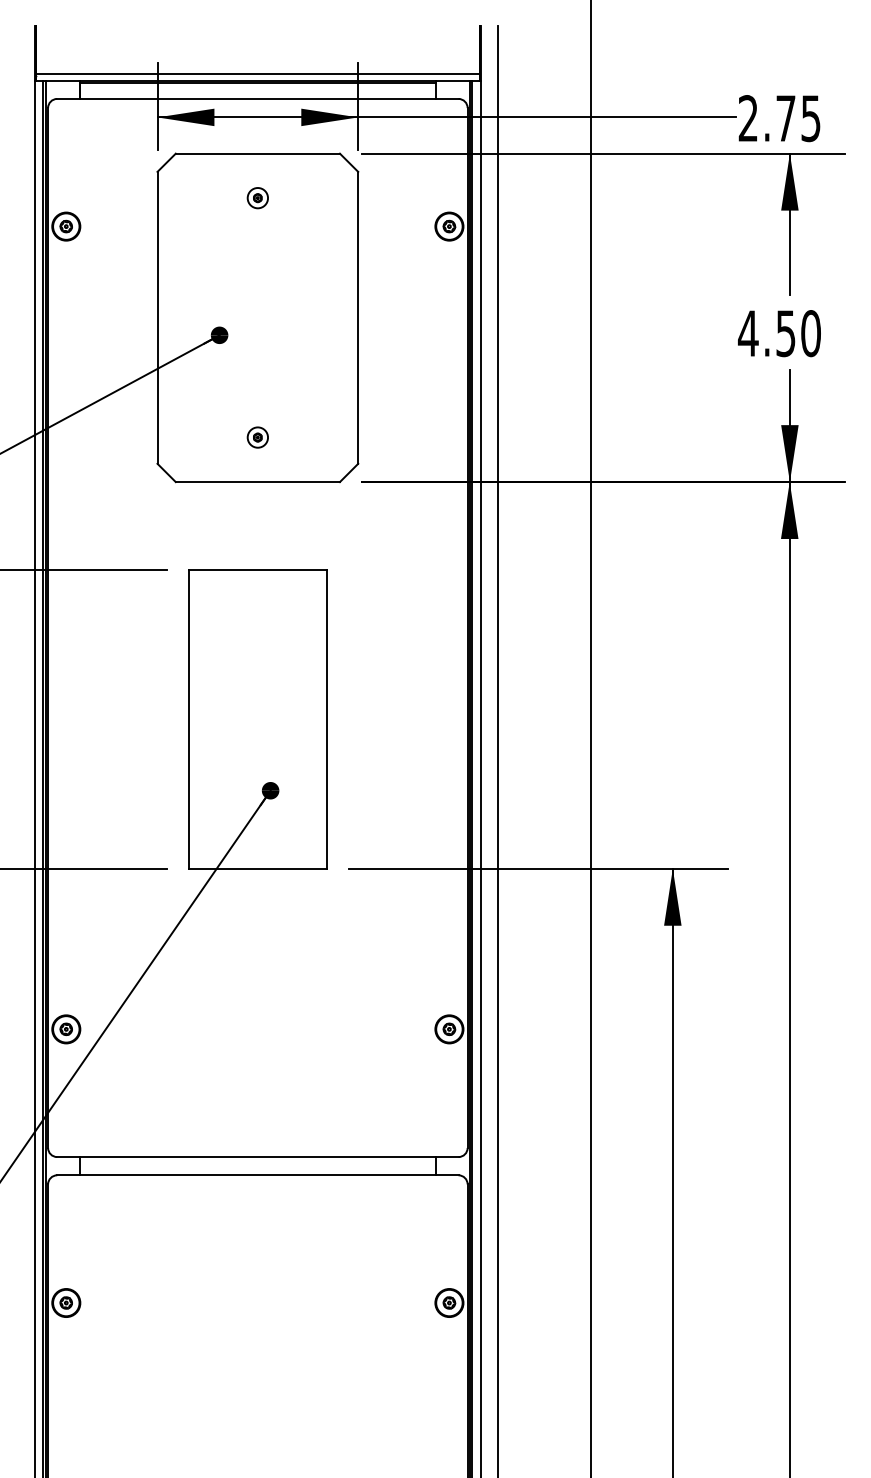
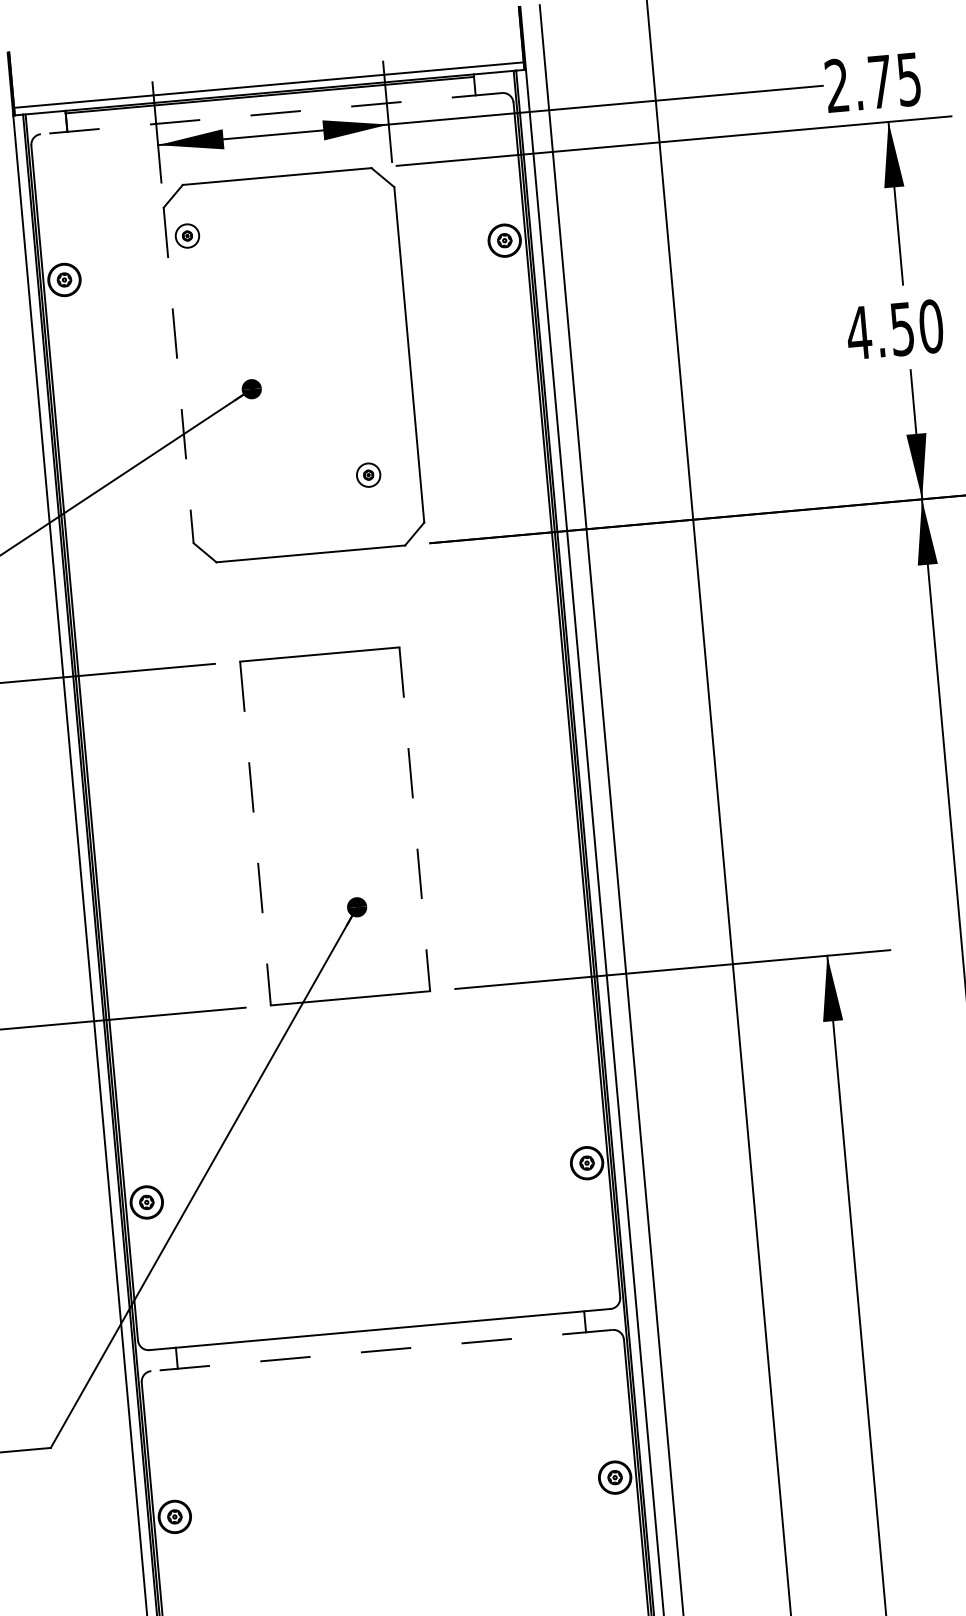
line: (257, 98) -> (271, 113), solid -> dashed
part: (257, 198) -> (187, 236), moved
line: (157, 317) -> (178, 375), solid -> dashed
part: (257, 437) -> (368, 475), moved
line: (188, 719) -> (255, 833), solid -> dashed
line: (327, 719) -> (415, 819), solid -> dashed
line: (257, 1175) -> (381, 1350), solid -> dashed

